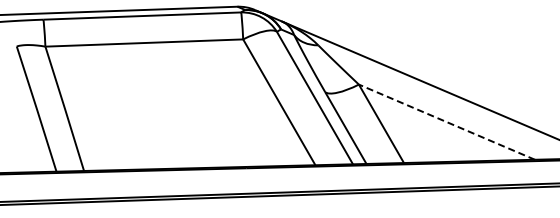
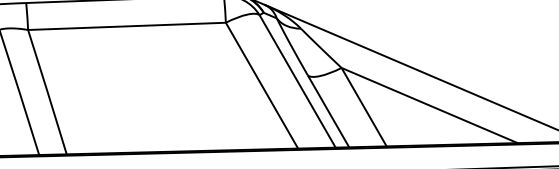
line: (446, 122) -> (429, 105), dashed -> solid

